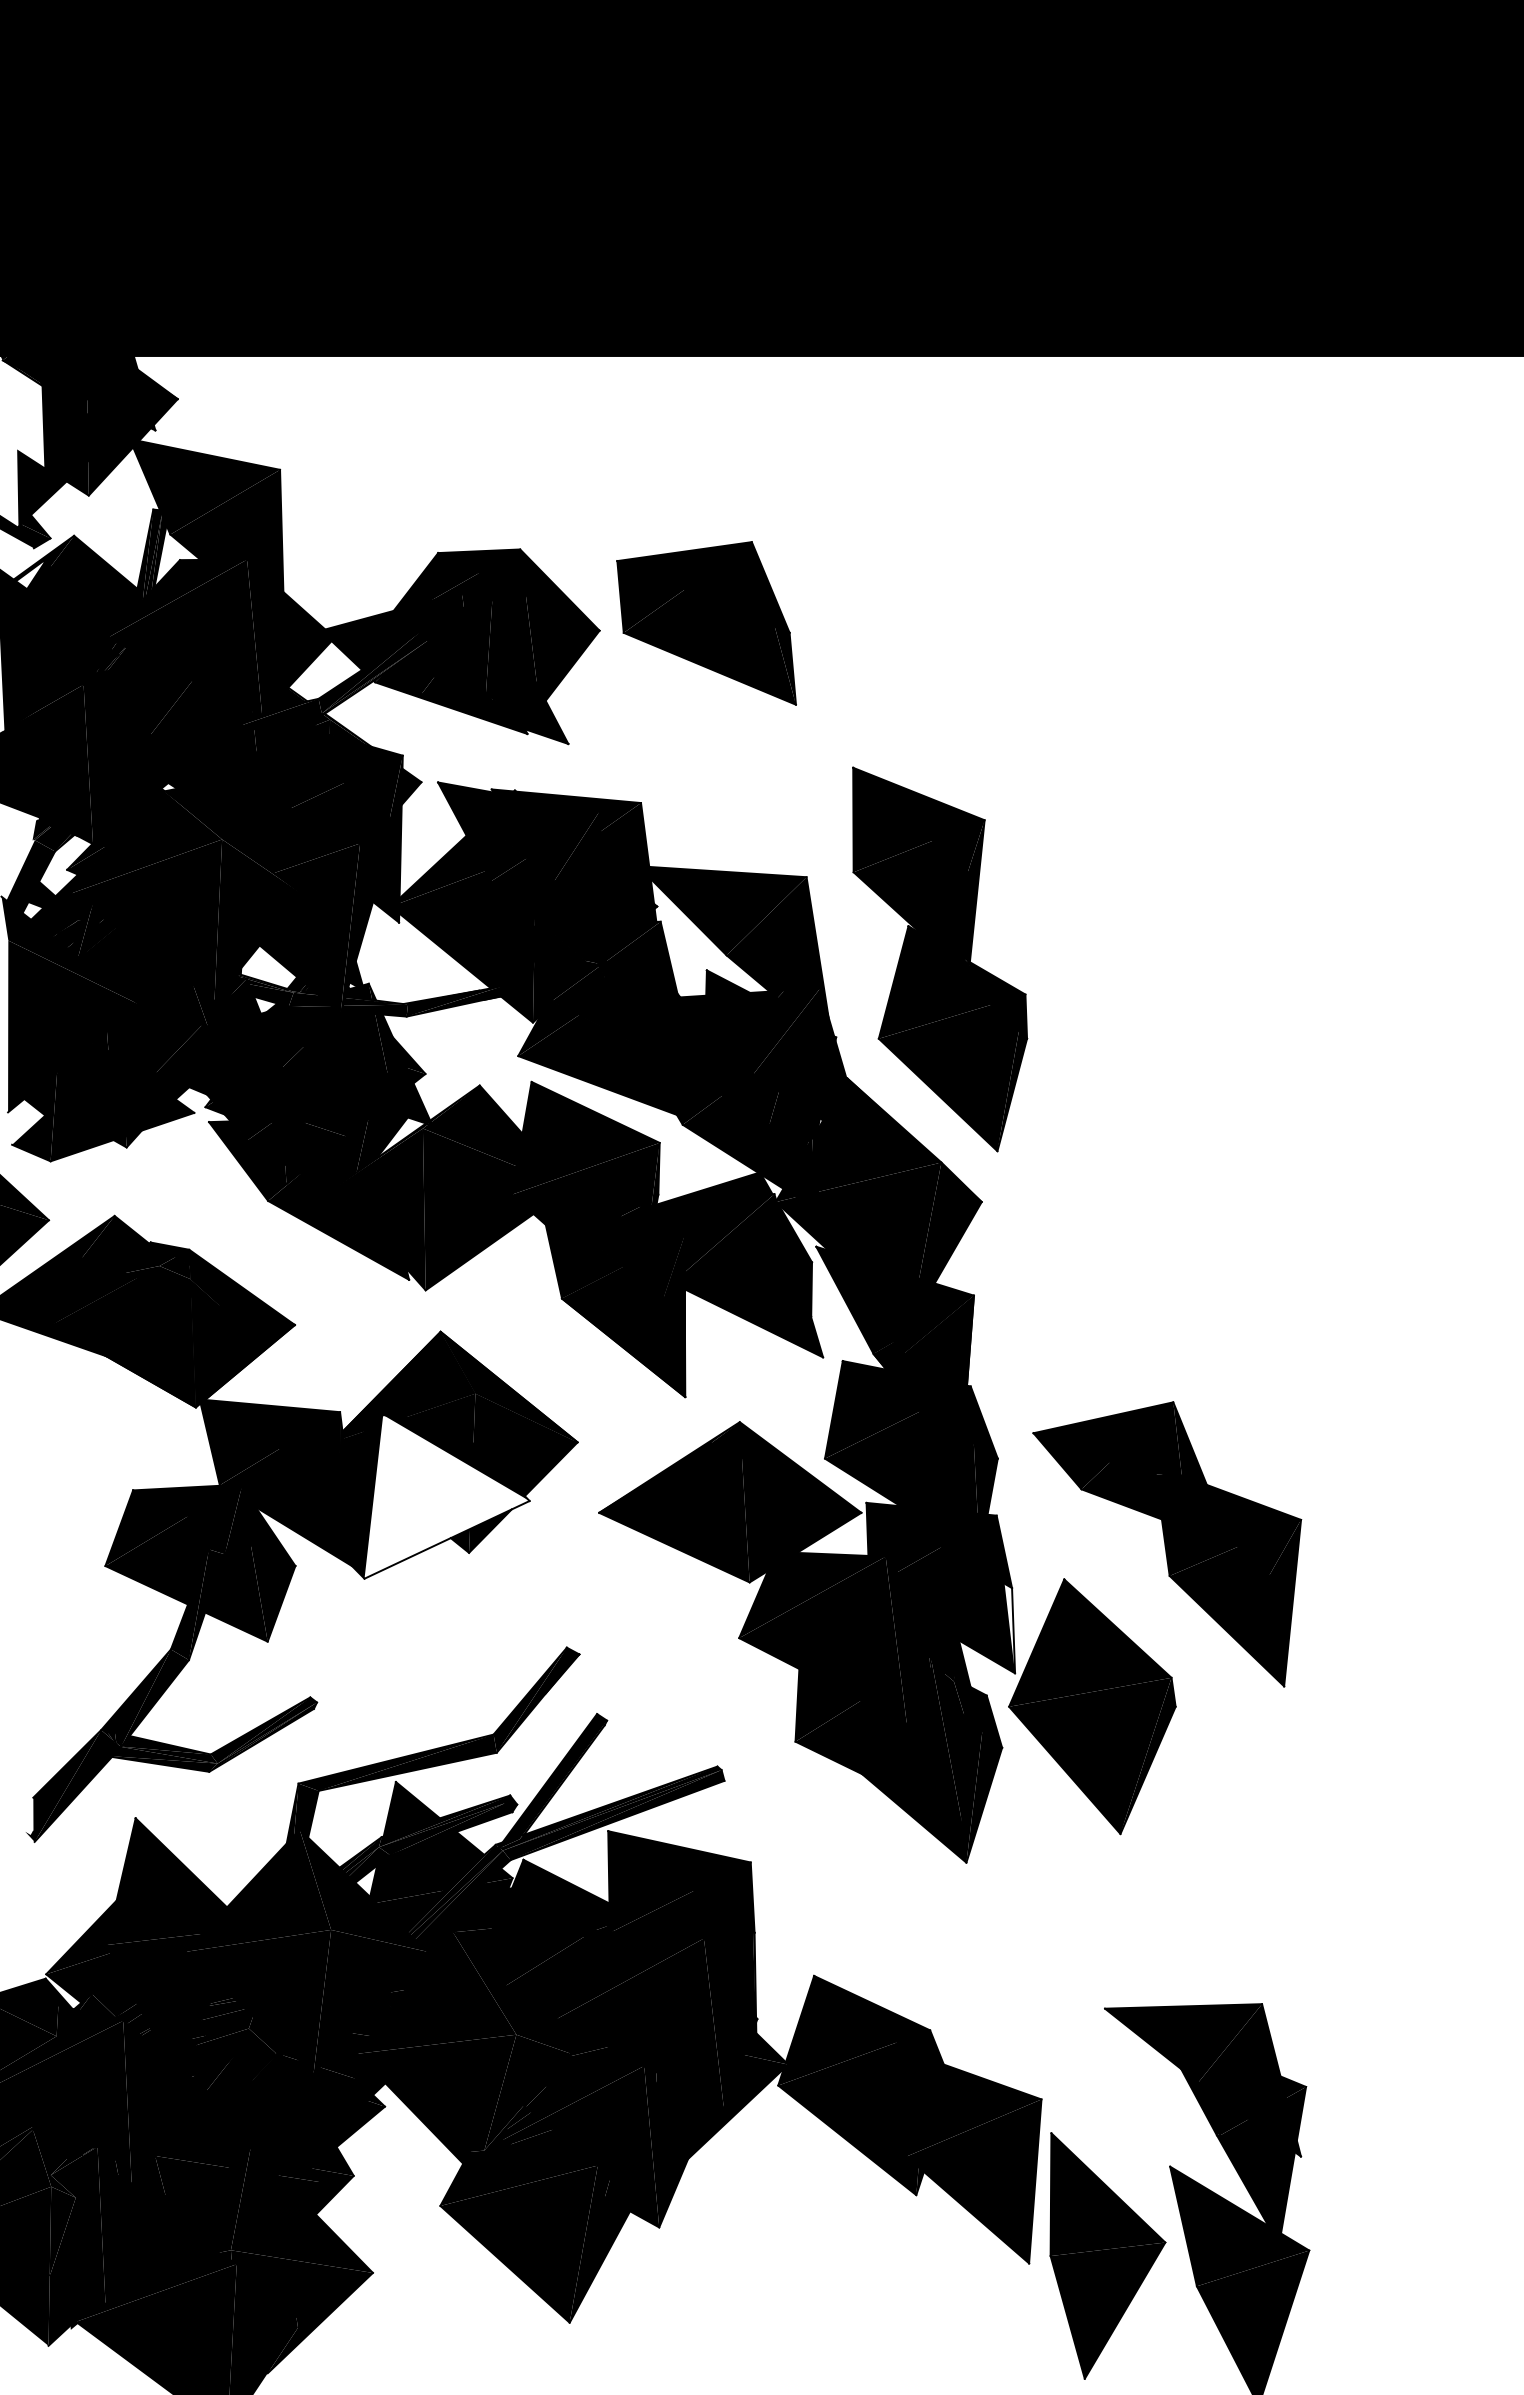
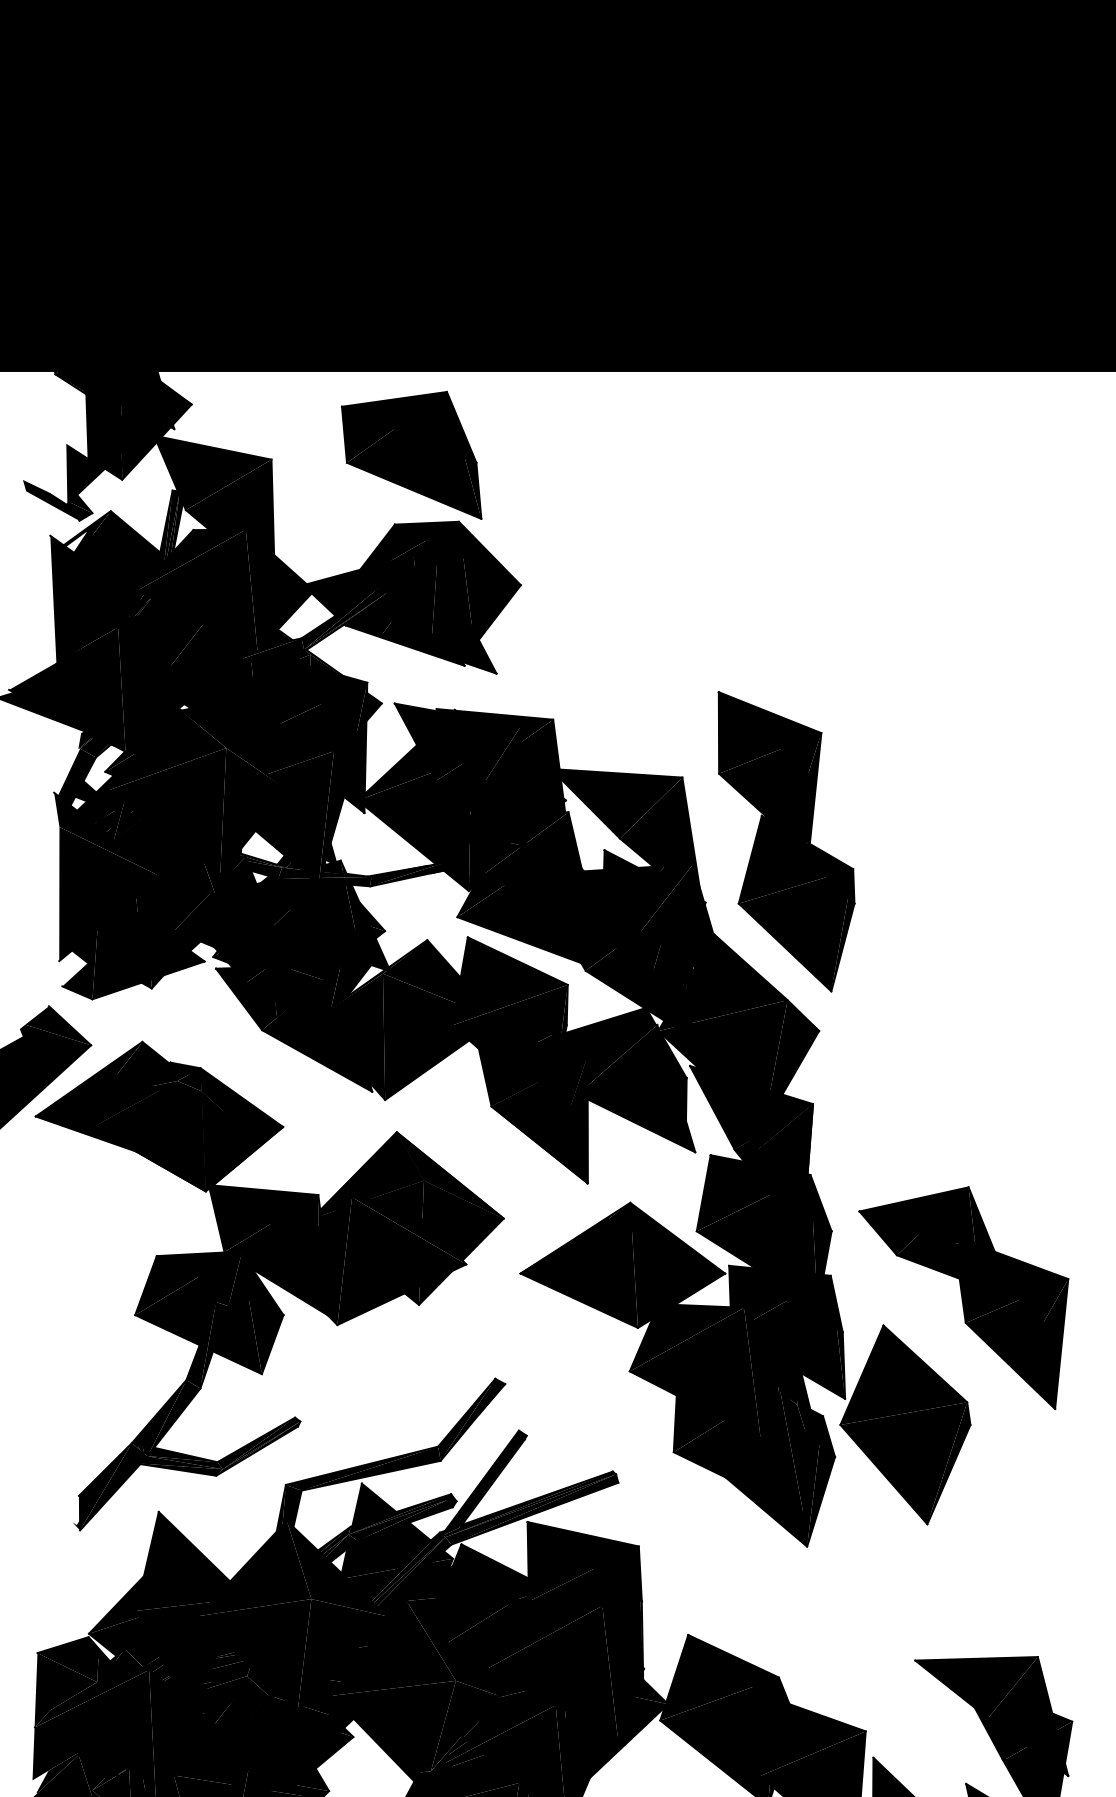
part: (706, 623) -> (411, 455), moved
fill: (446, 1496) -> (401, 1260), added
fill: (1009, 1628) -> (840, 1363), added

